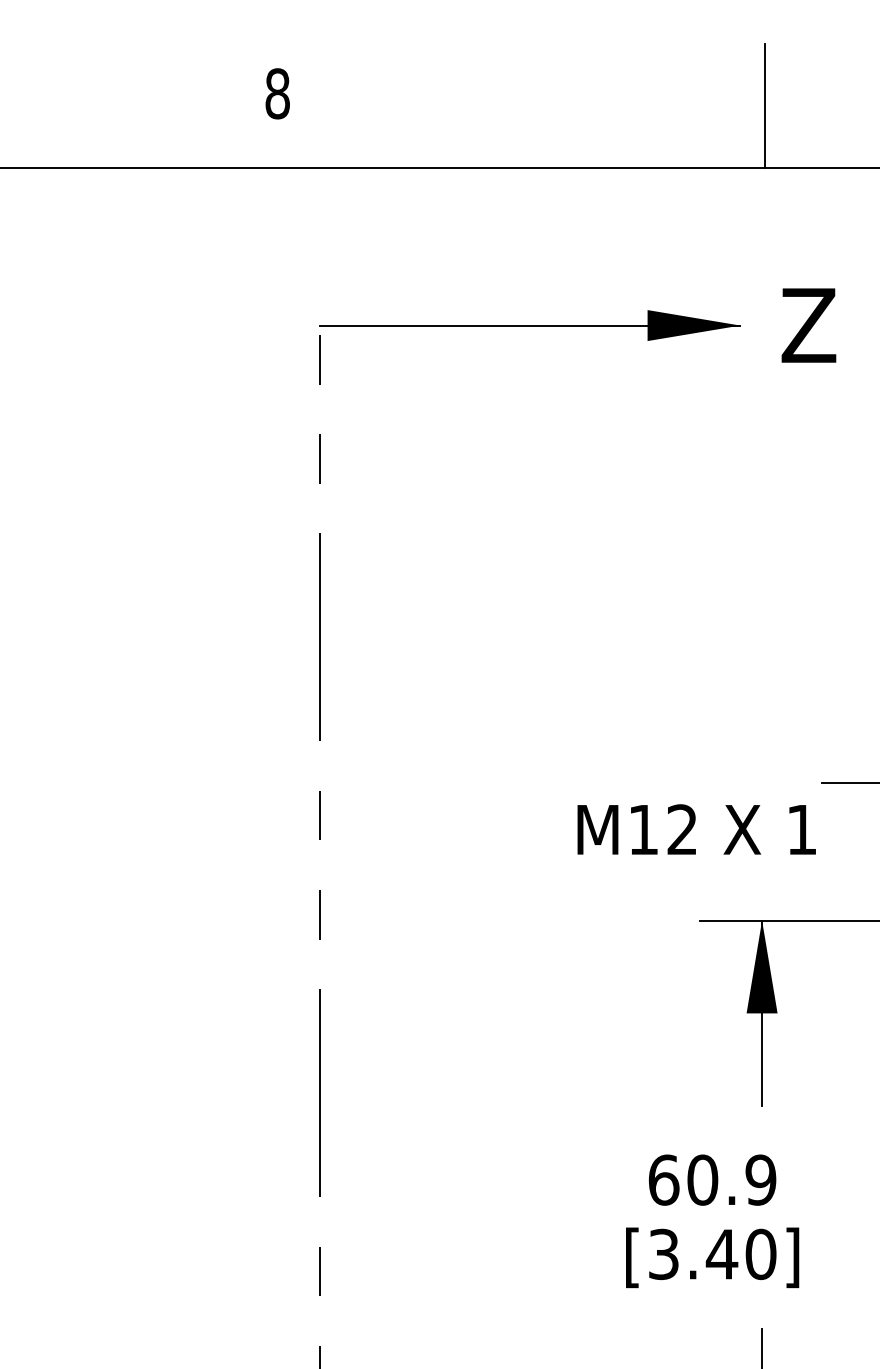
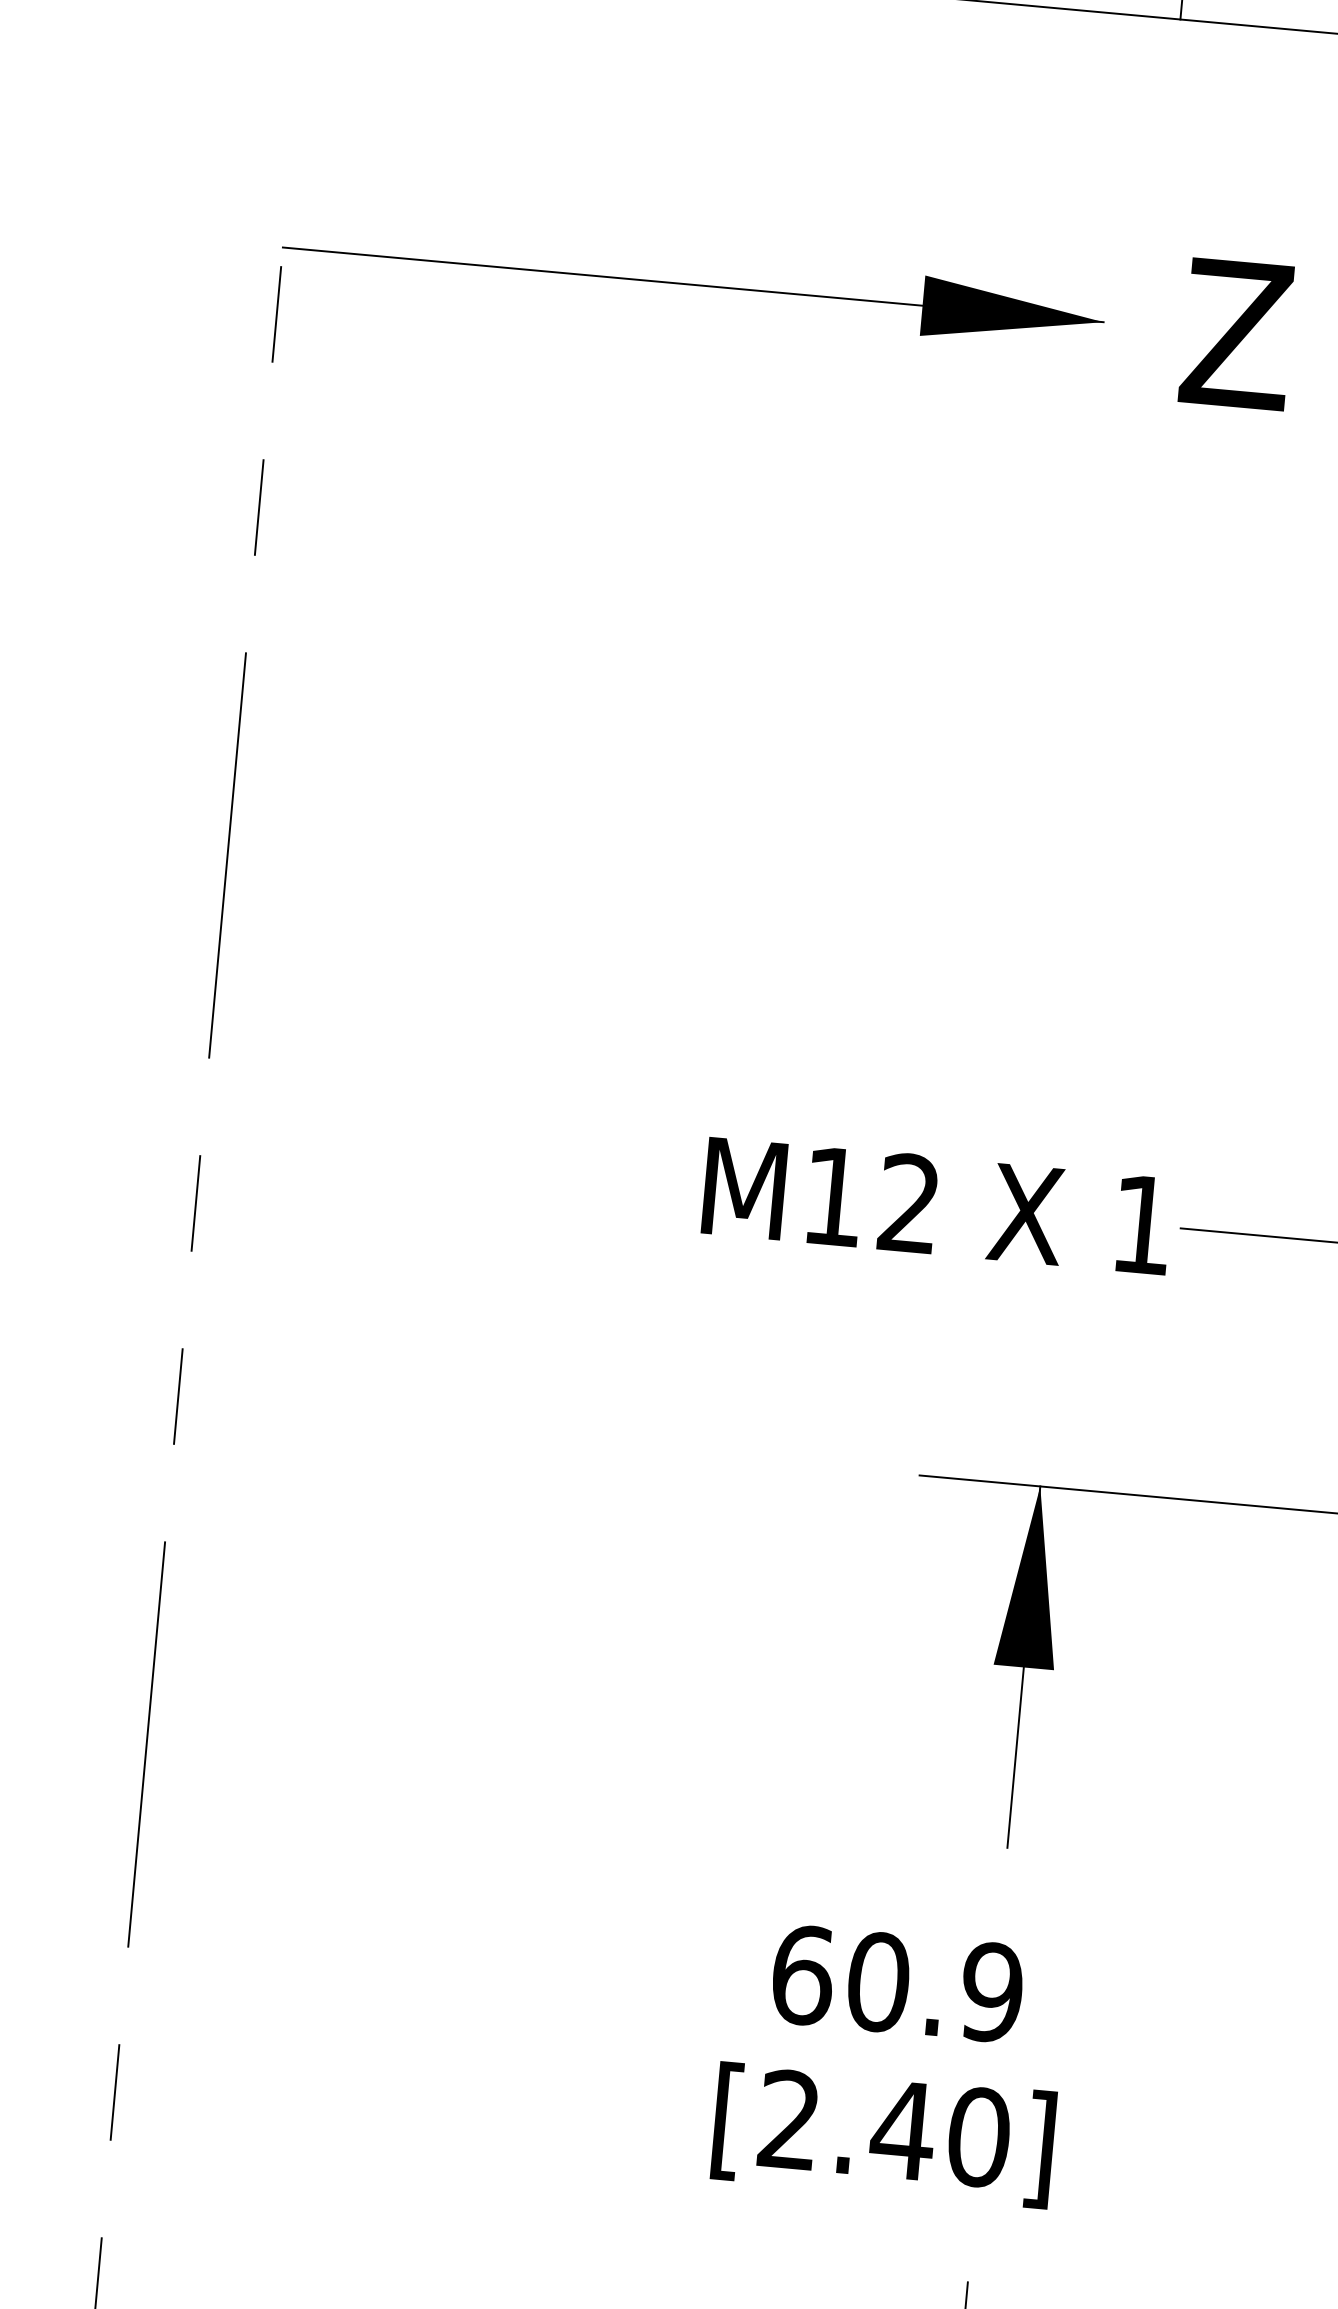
text: (696, 829) -> (936, 1205), moved
text: (663, 1254) -> (788, 2120), [3.40] -> [2.40]

